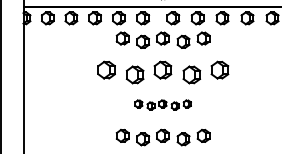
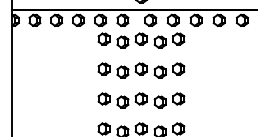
part: (162, 72) -> (140, 70), size x0.71
part: (162, 104) -> (140, 99), size x1.67

